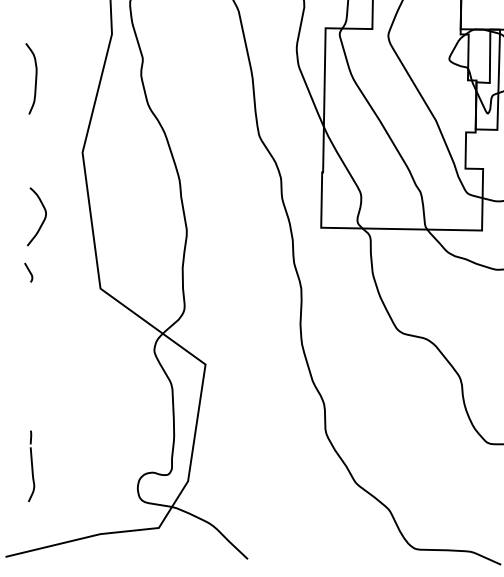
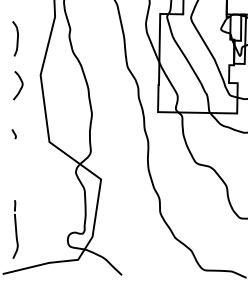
curve: (41, 220) -> (20, 87), moved
part: (31, 466) -> (15, 229), size x1.67

